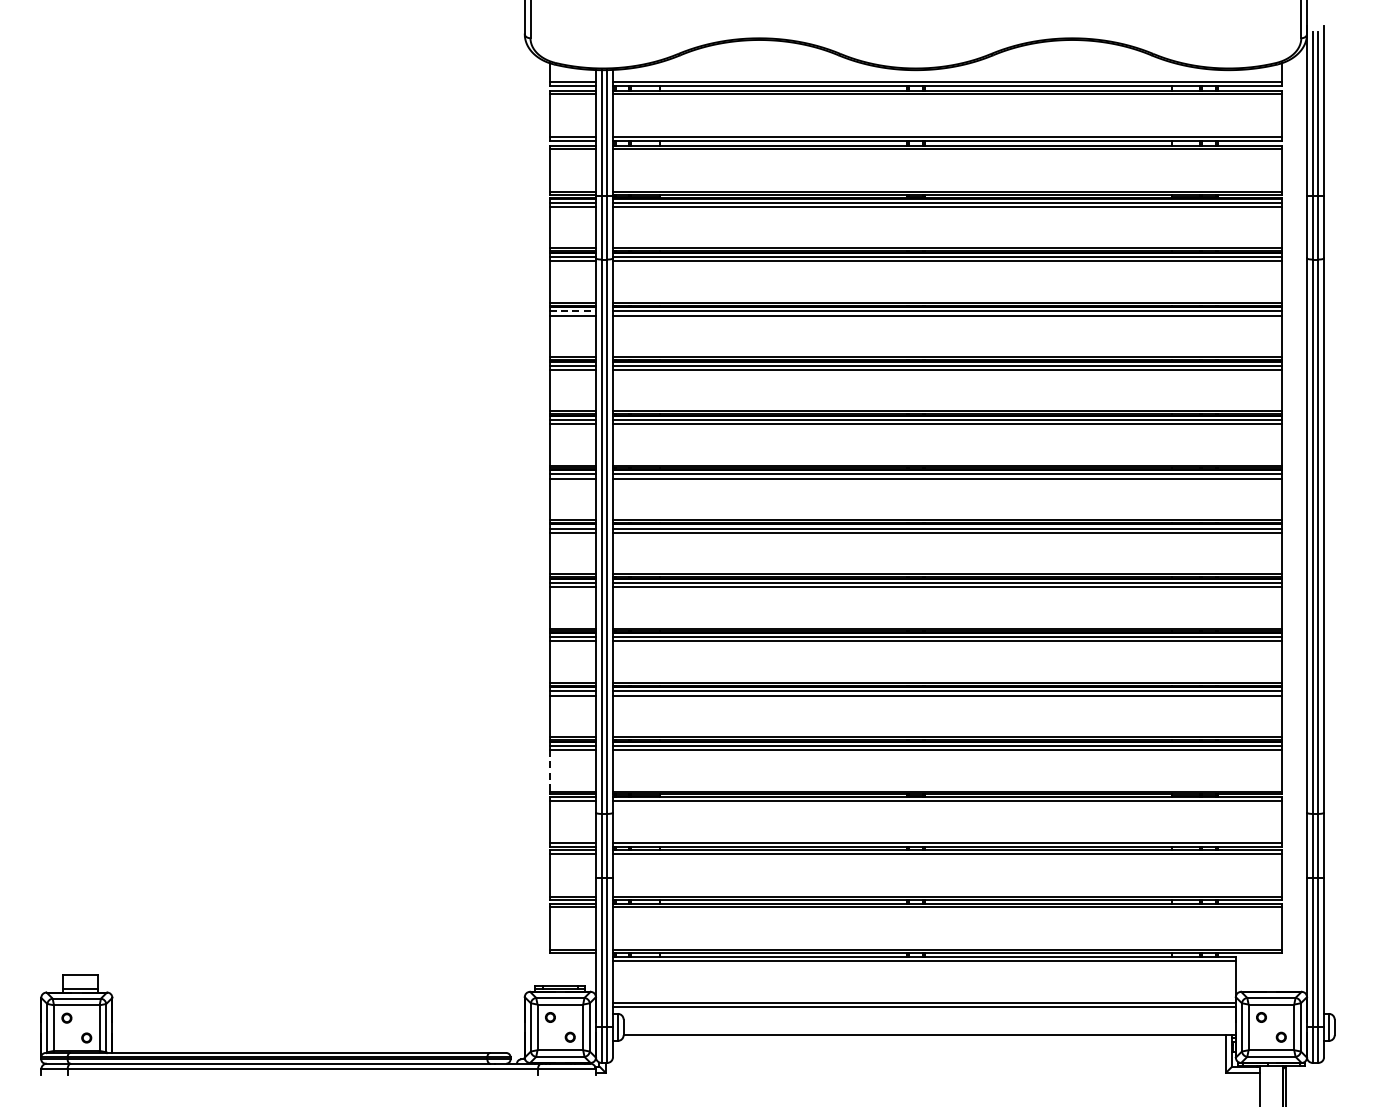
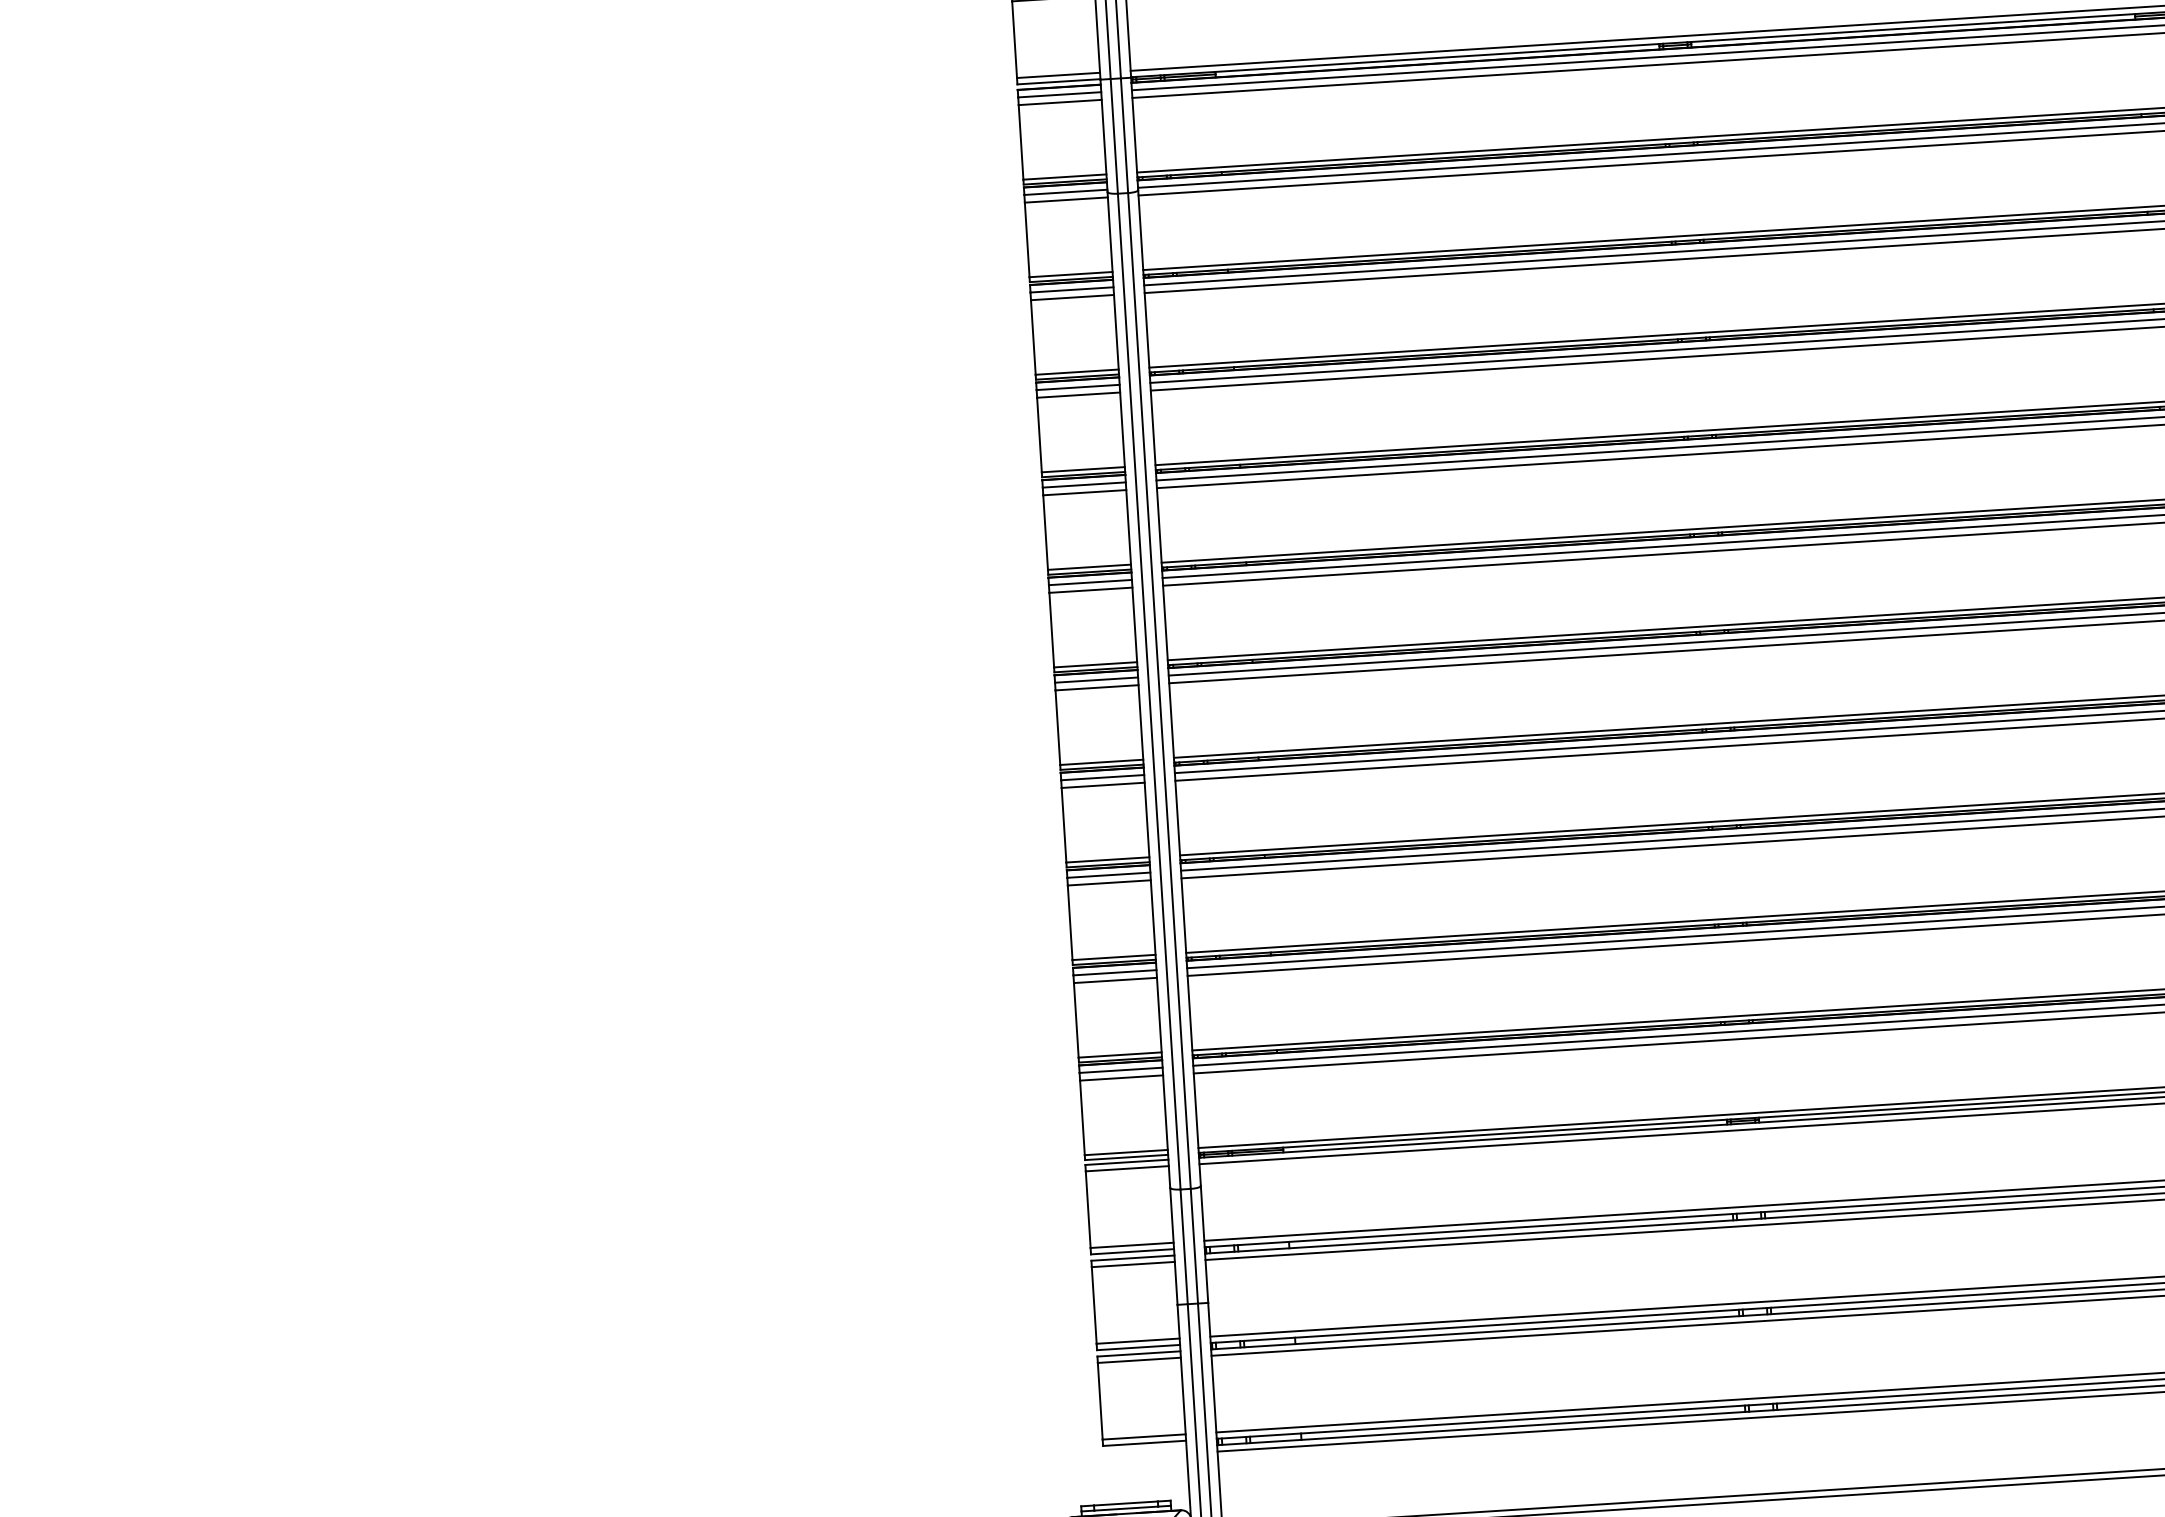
line: (573, 311) -> (1073, 290), dashed -> solid
line: (549, 770) -> (1082, 1117), dashed -> solid

